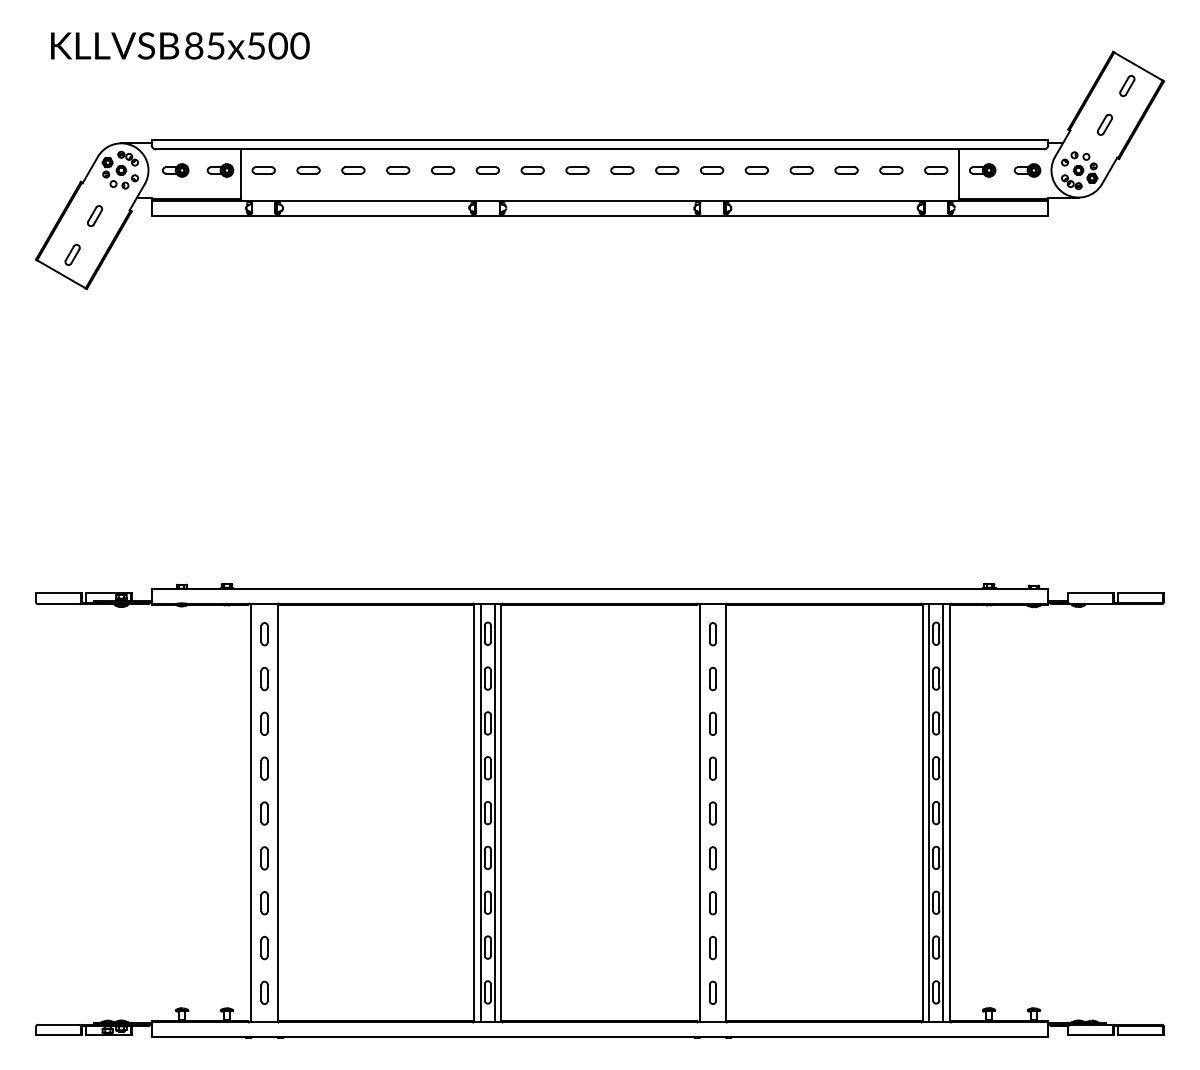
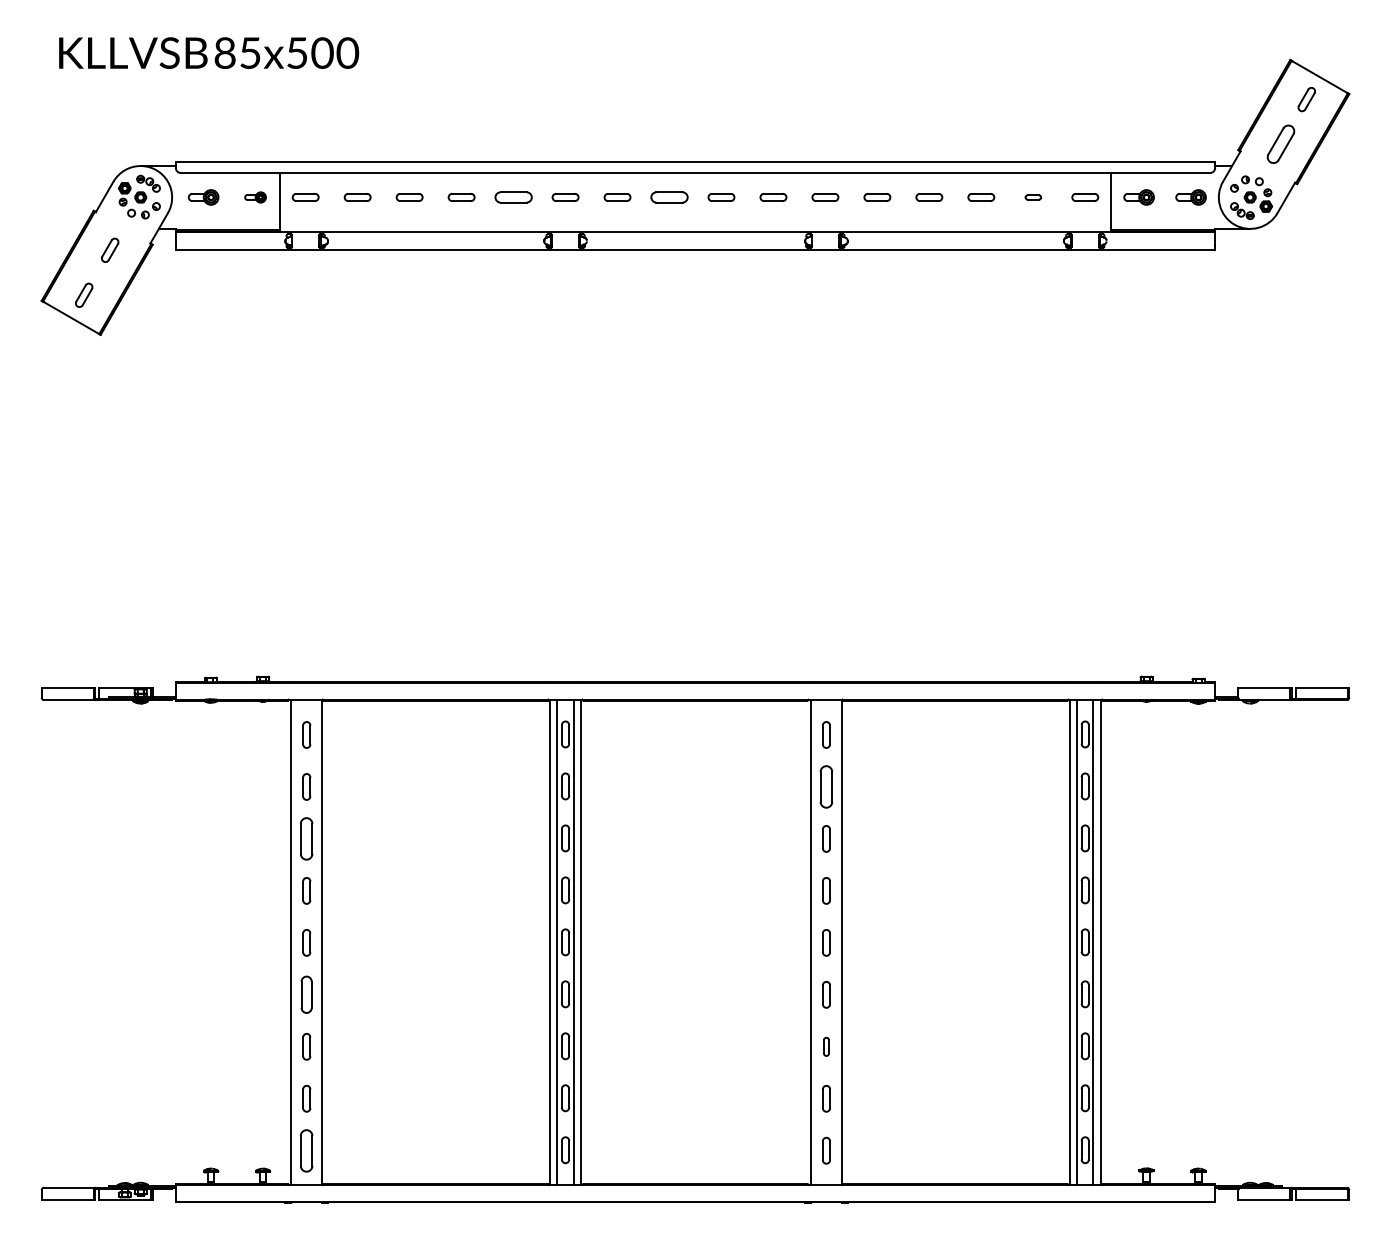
part: (1104, 124) -> (1280, 144), size x1.6
part: (220, 170) -> (255, 197), size x0.7
part: (442, 170) -> (513, 197), size x1.4
part: (577, 170) -> (669, 197), size x1.4
part: (891, 170) -> (1033, 197), size x0.6
part: (713, 678) -> (826, 786), size x1.6
part: (264, 723) -> (306, 838), size x1.6
part: (264, 858) -> (306, 994), size x1.4
part: (713, 902) -> (826, 1046), size x0.7
part: (264, 992) -> (306, 1150), size x1.6

